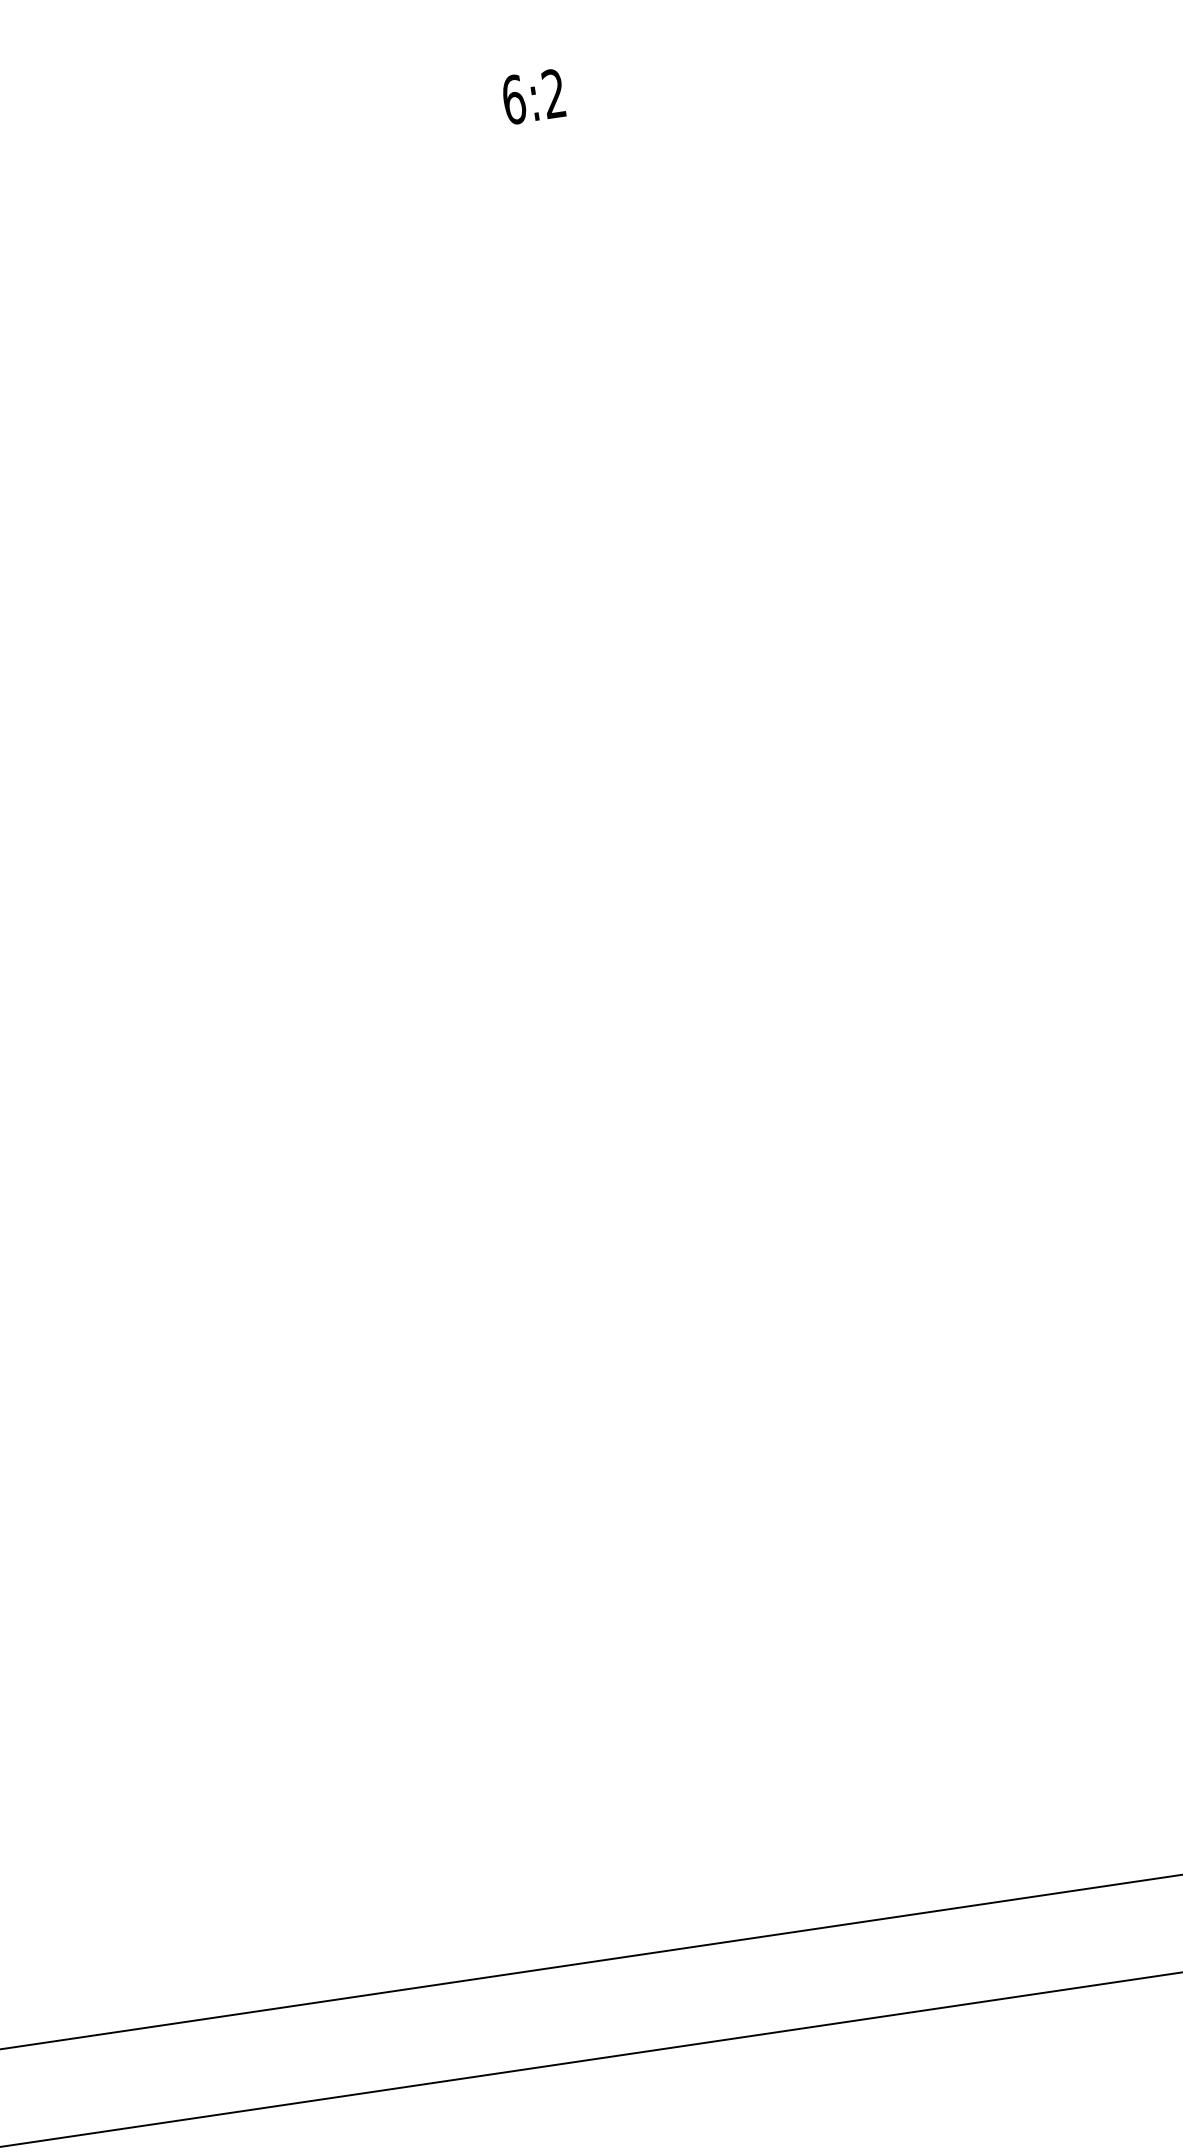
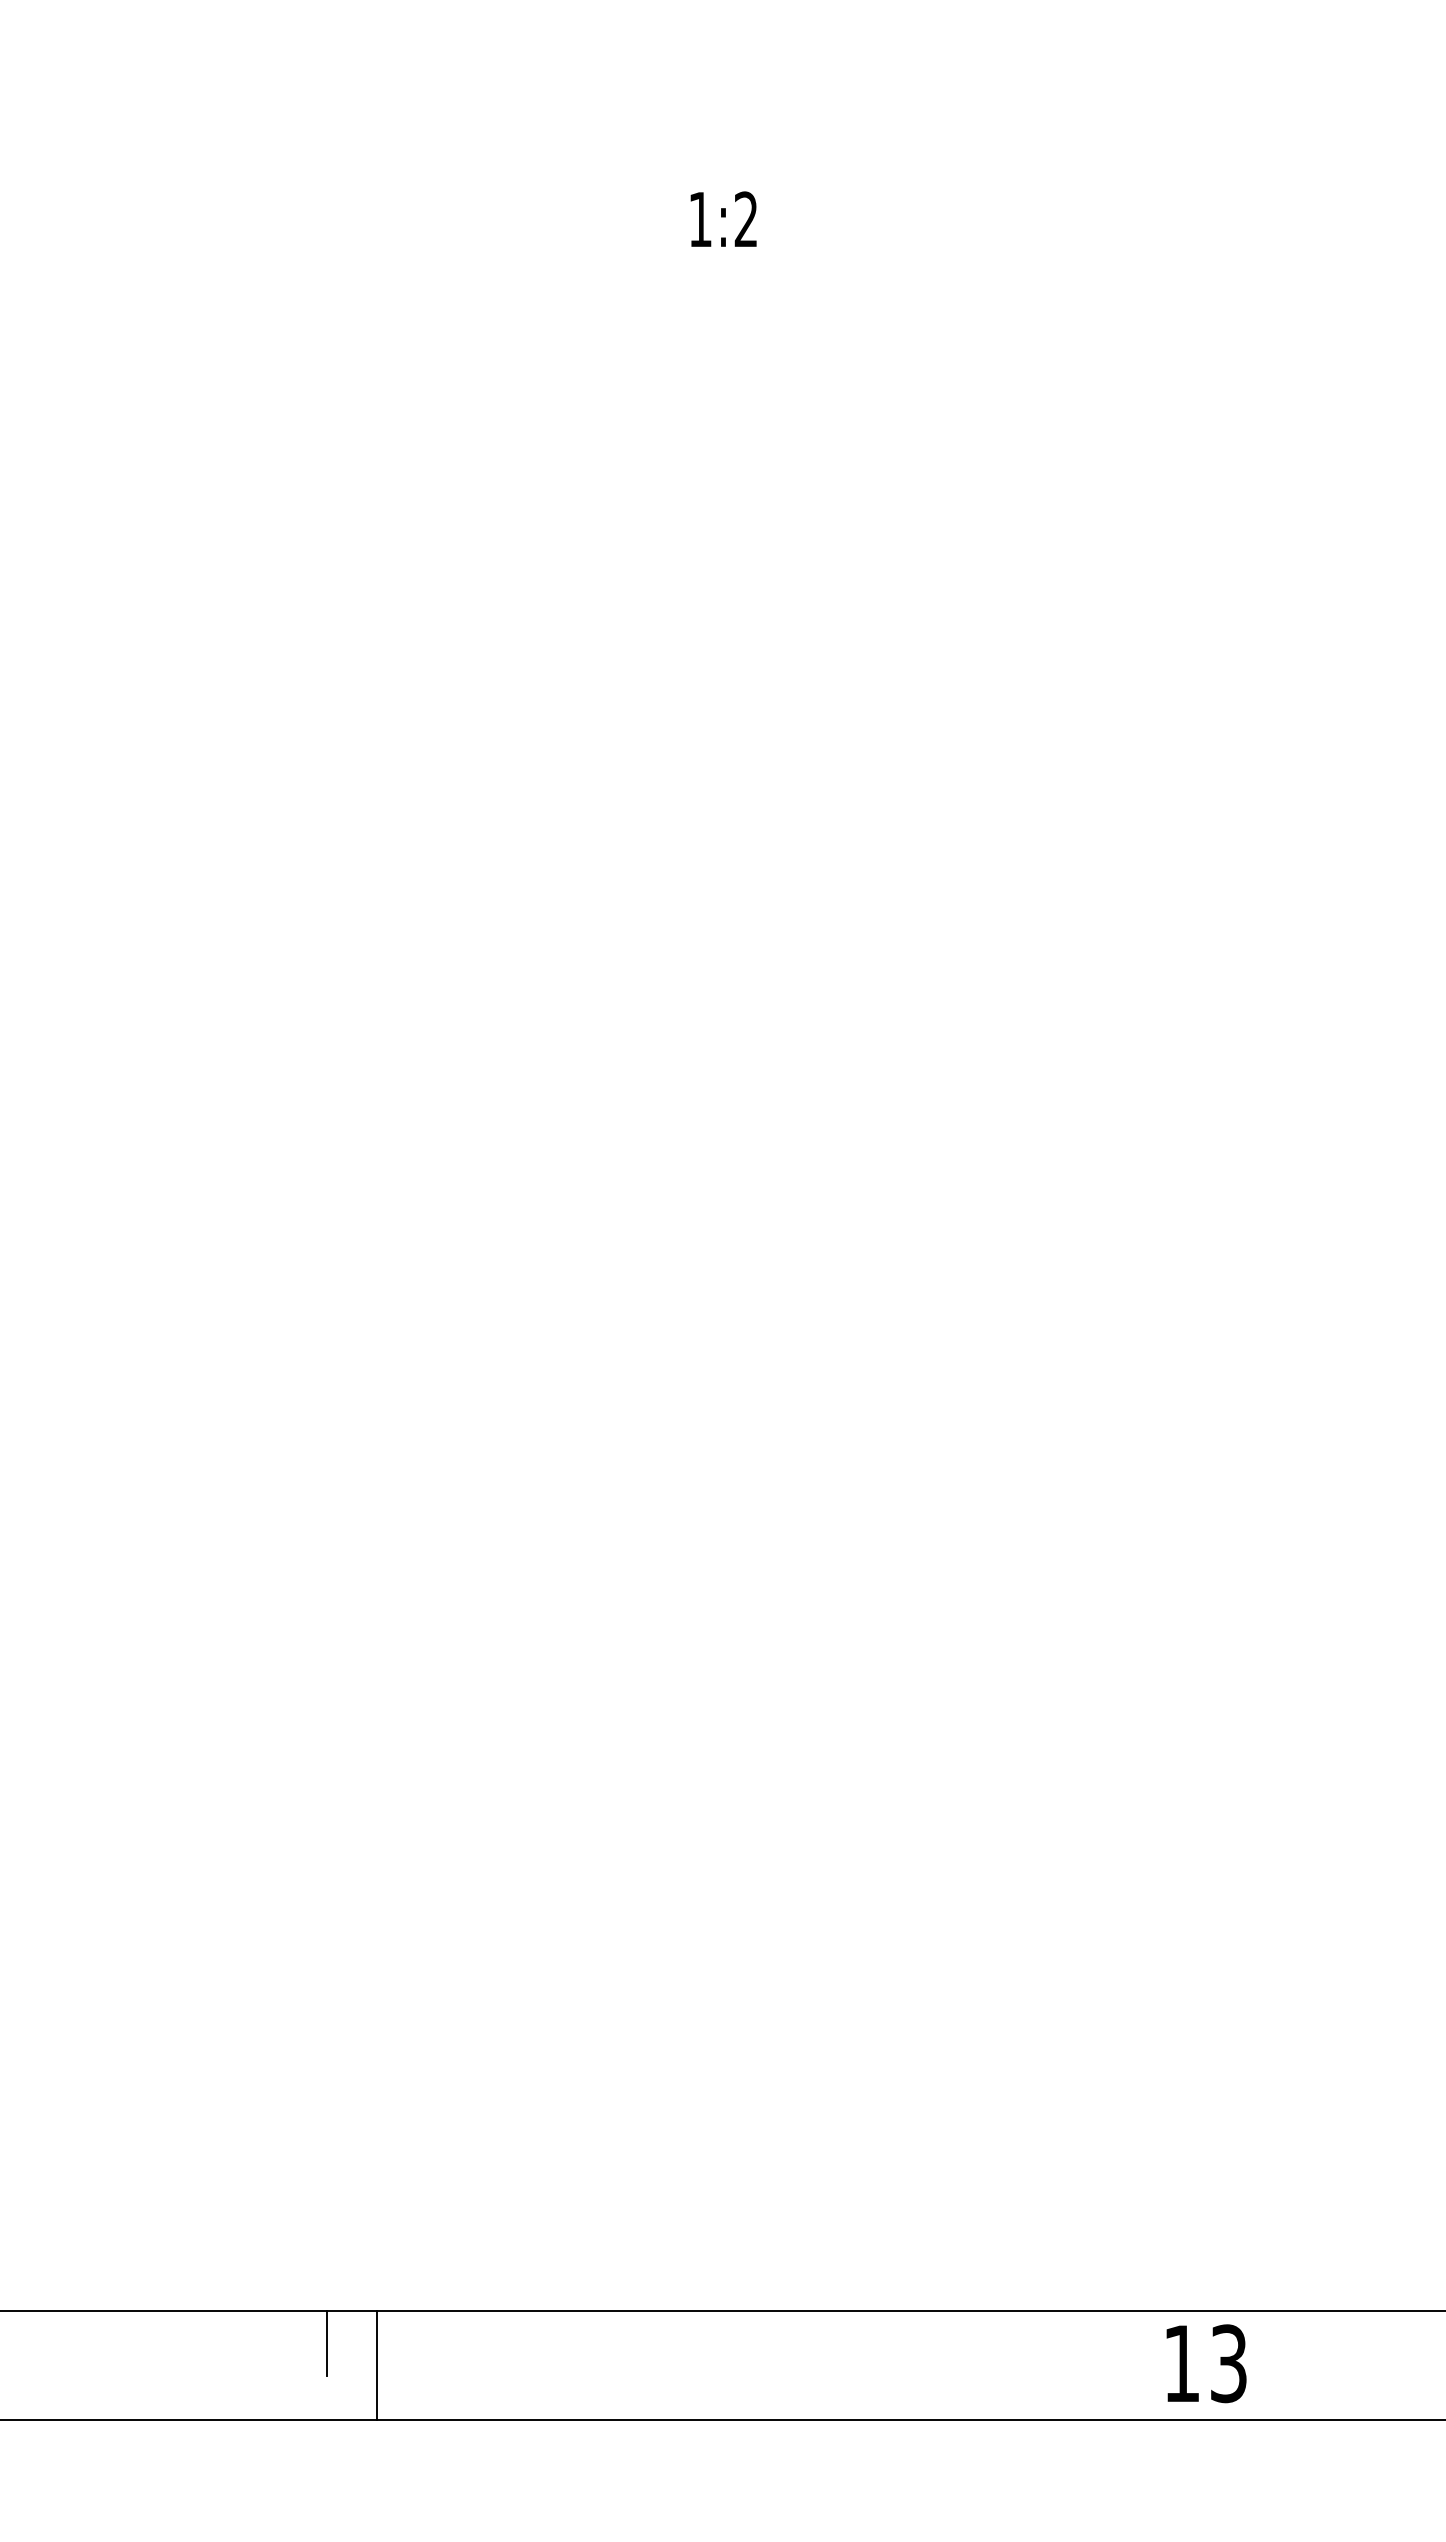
text: (513, 99) -> (700, 219), 6:2 -> 1:2
line: (461, 2010) -> (327, 2343), added
line: (508, 2022) -> (377, 2364), added

